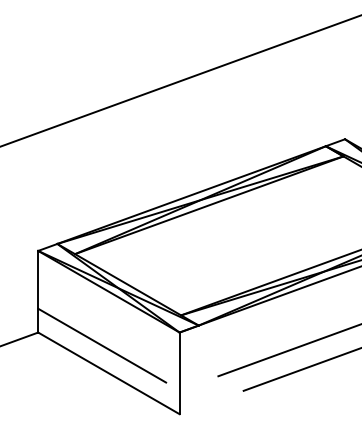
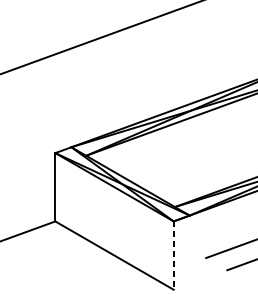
line: (102, 345) -> (109, 232), removed
line: (179, 373) -> (173, 255), solid -> dashed

